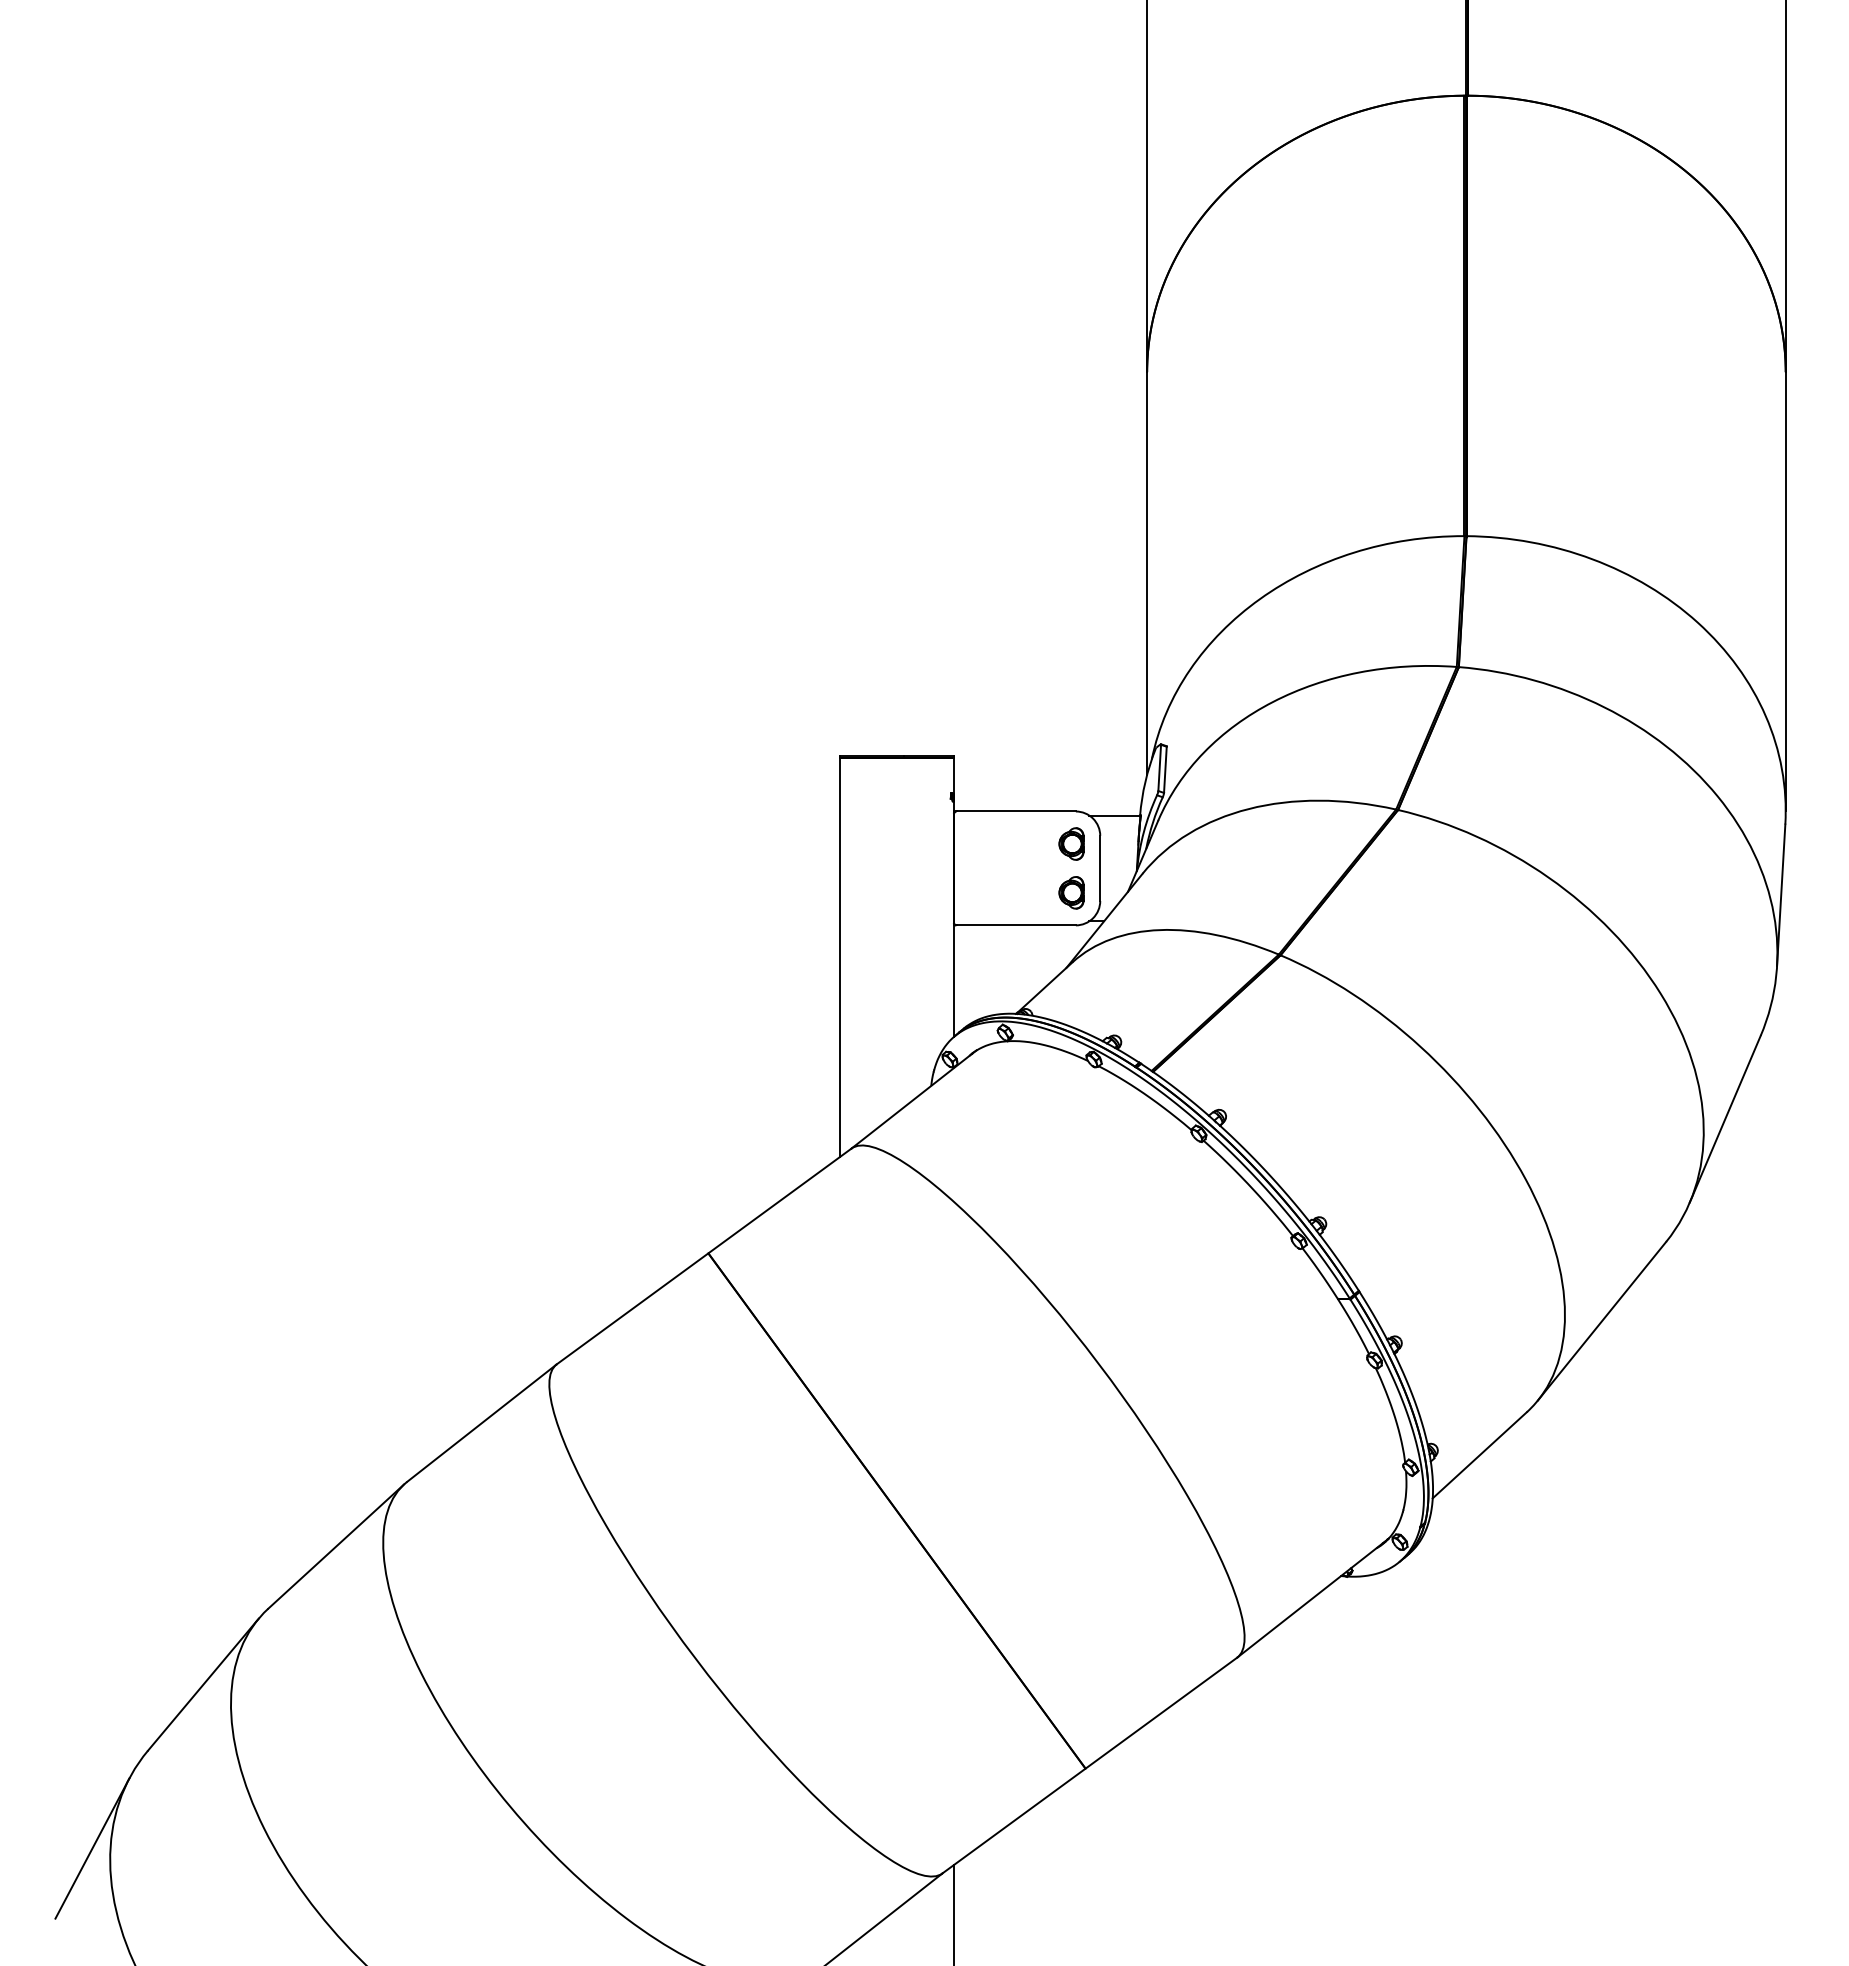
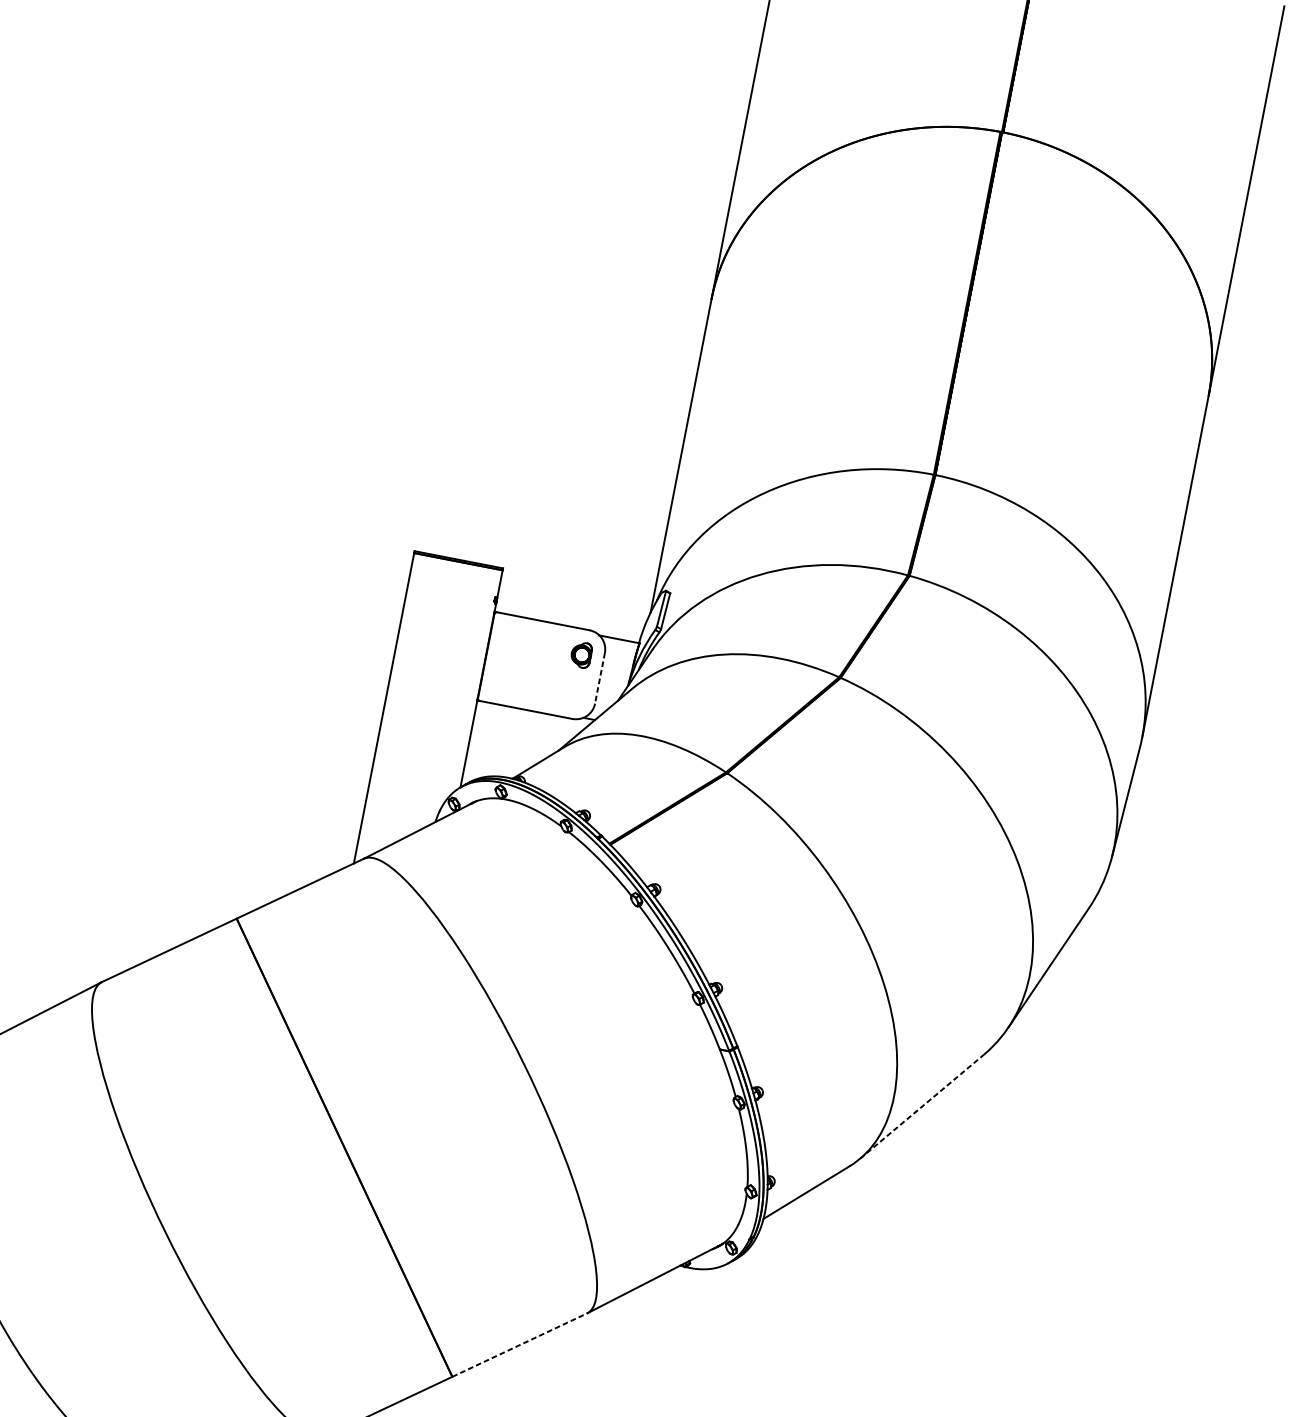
line: (1100, 868) -> (600, 678), solid -> dashed
part: (1071, 892) -> (573, 692), removed
line: (1602, 1321) -> (922, 1106), solid -> dashed
line: (1161, 1713) -> (519, 1345), solid -> dashed

